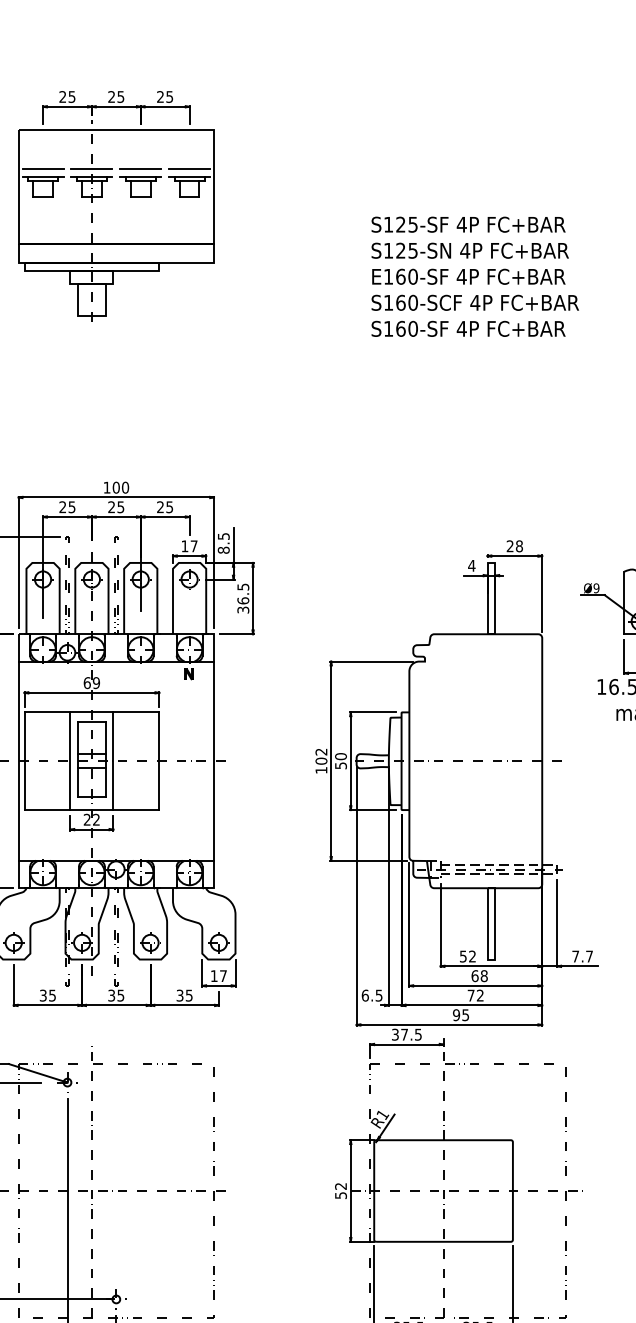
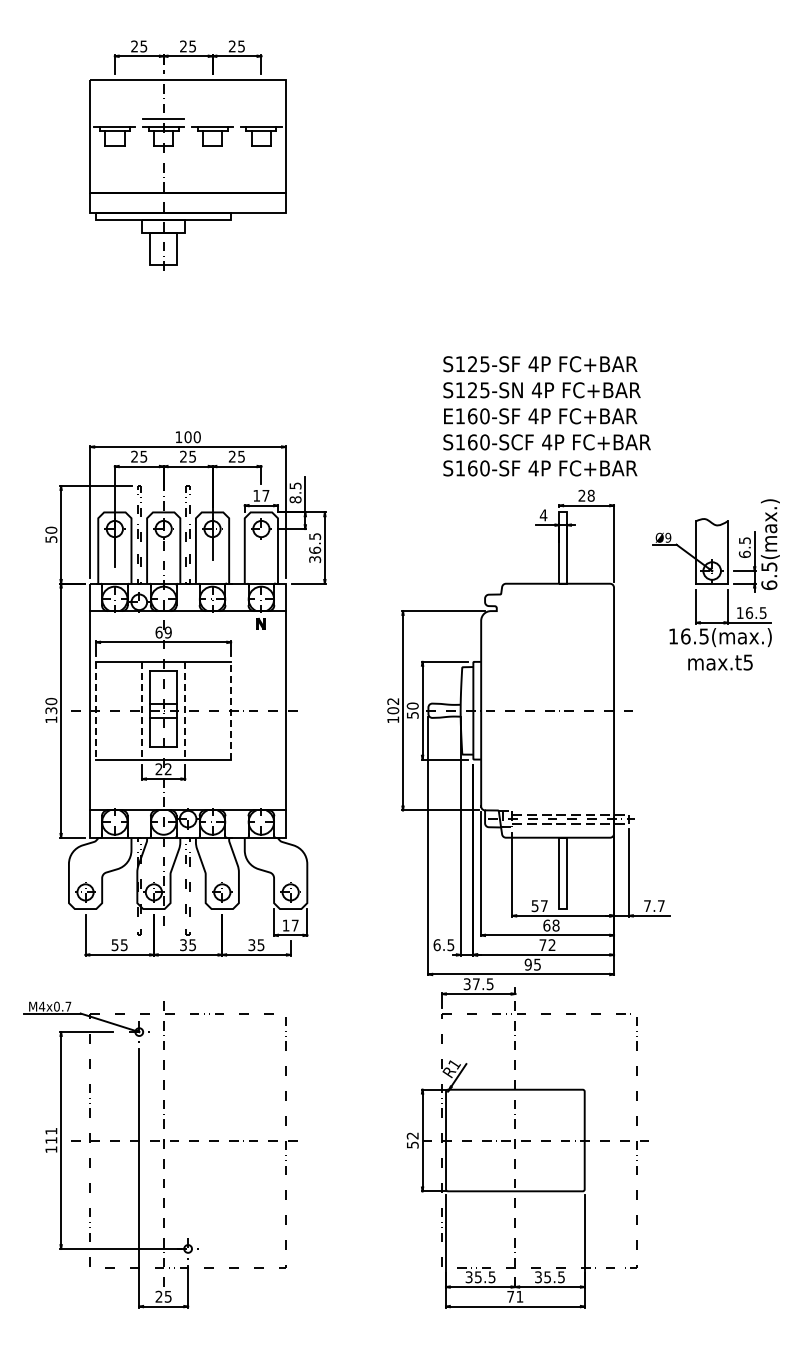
line: (42, 169) -> (114, 118), removed
line: (140, 169) -> (212, 118), removed
line: (188, 169) -> (260, 118), removed
text: (474, 277) -> (546, 416), moved
line: (24, 761) -> (96, 710), solid -> dashed
line: (70, 761) -> (142, 710), solid -> dashed
line: (113, 761) -> (185, 710), solid -> dashed
line: (159, 761) -> (231, 710), solid -> dashed
text: (471, 956) -> (543, 905), 52 -> 57
text: (43, 995) -> (115, 944), 35 -> 55

